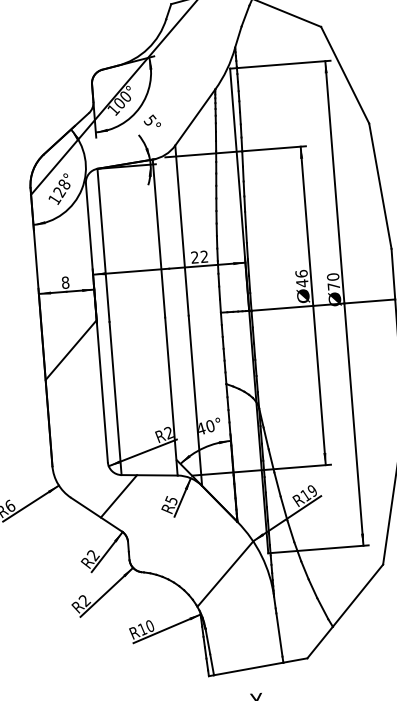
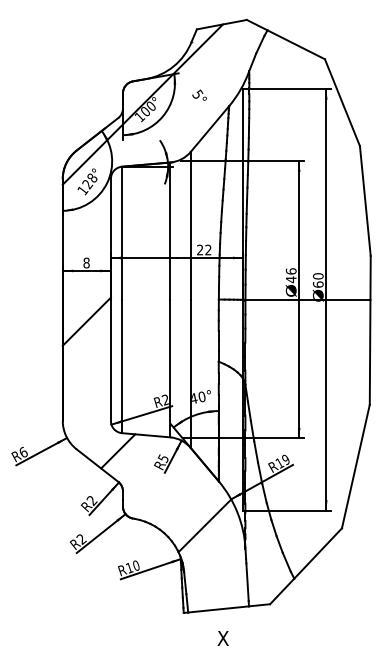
text: (152, 120) -> (199, 94), moved
text: (334, 286) -> (318, 284), 70 -> 60

